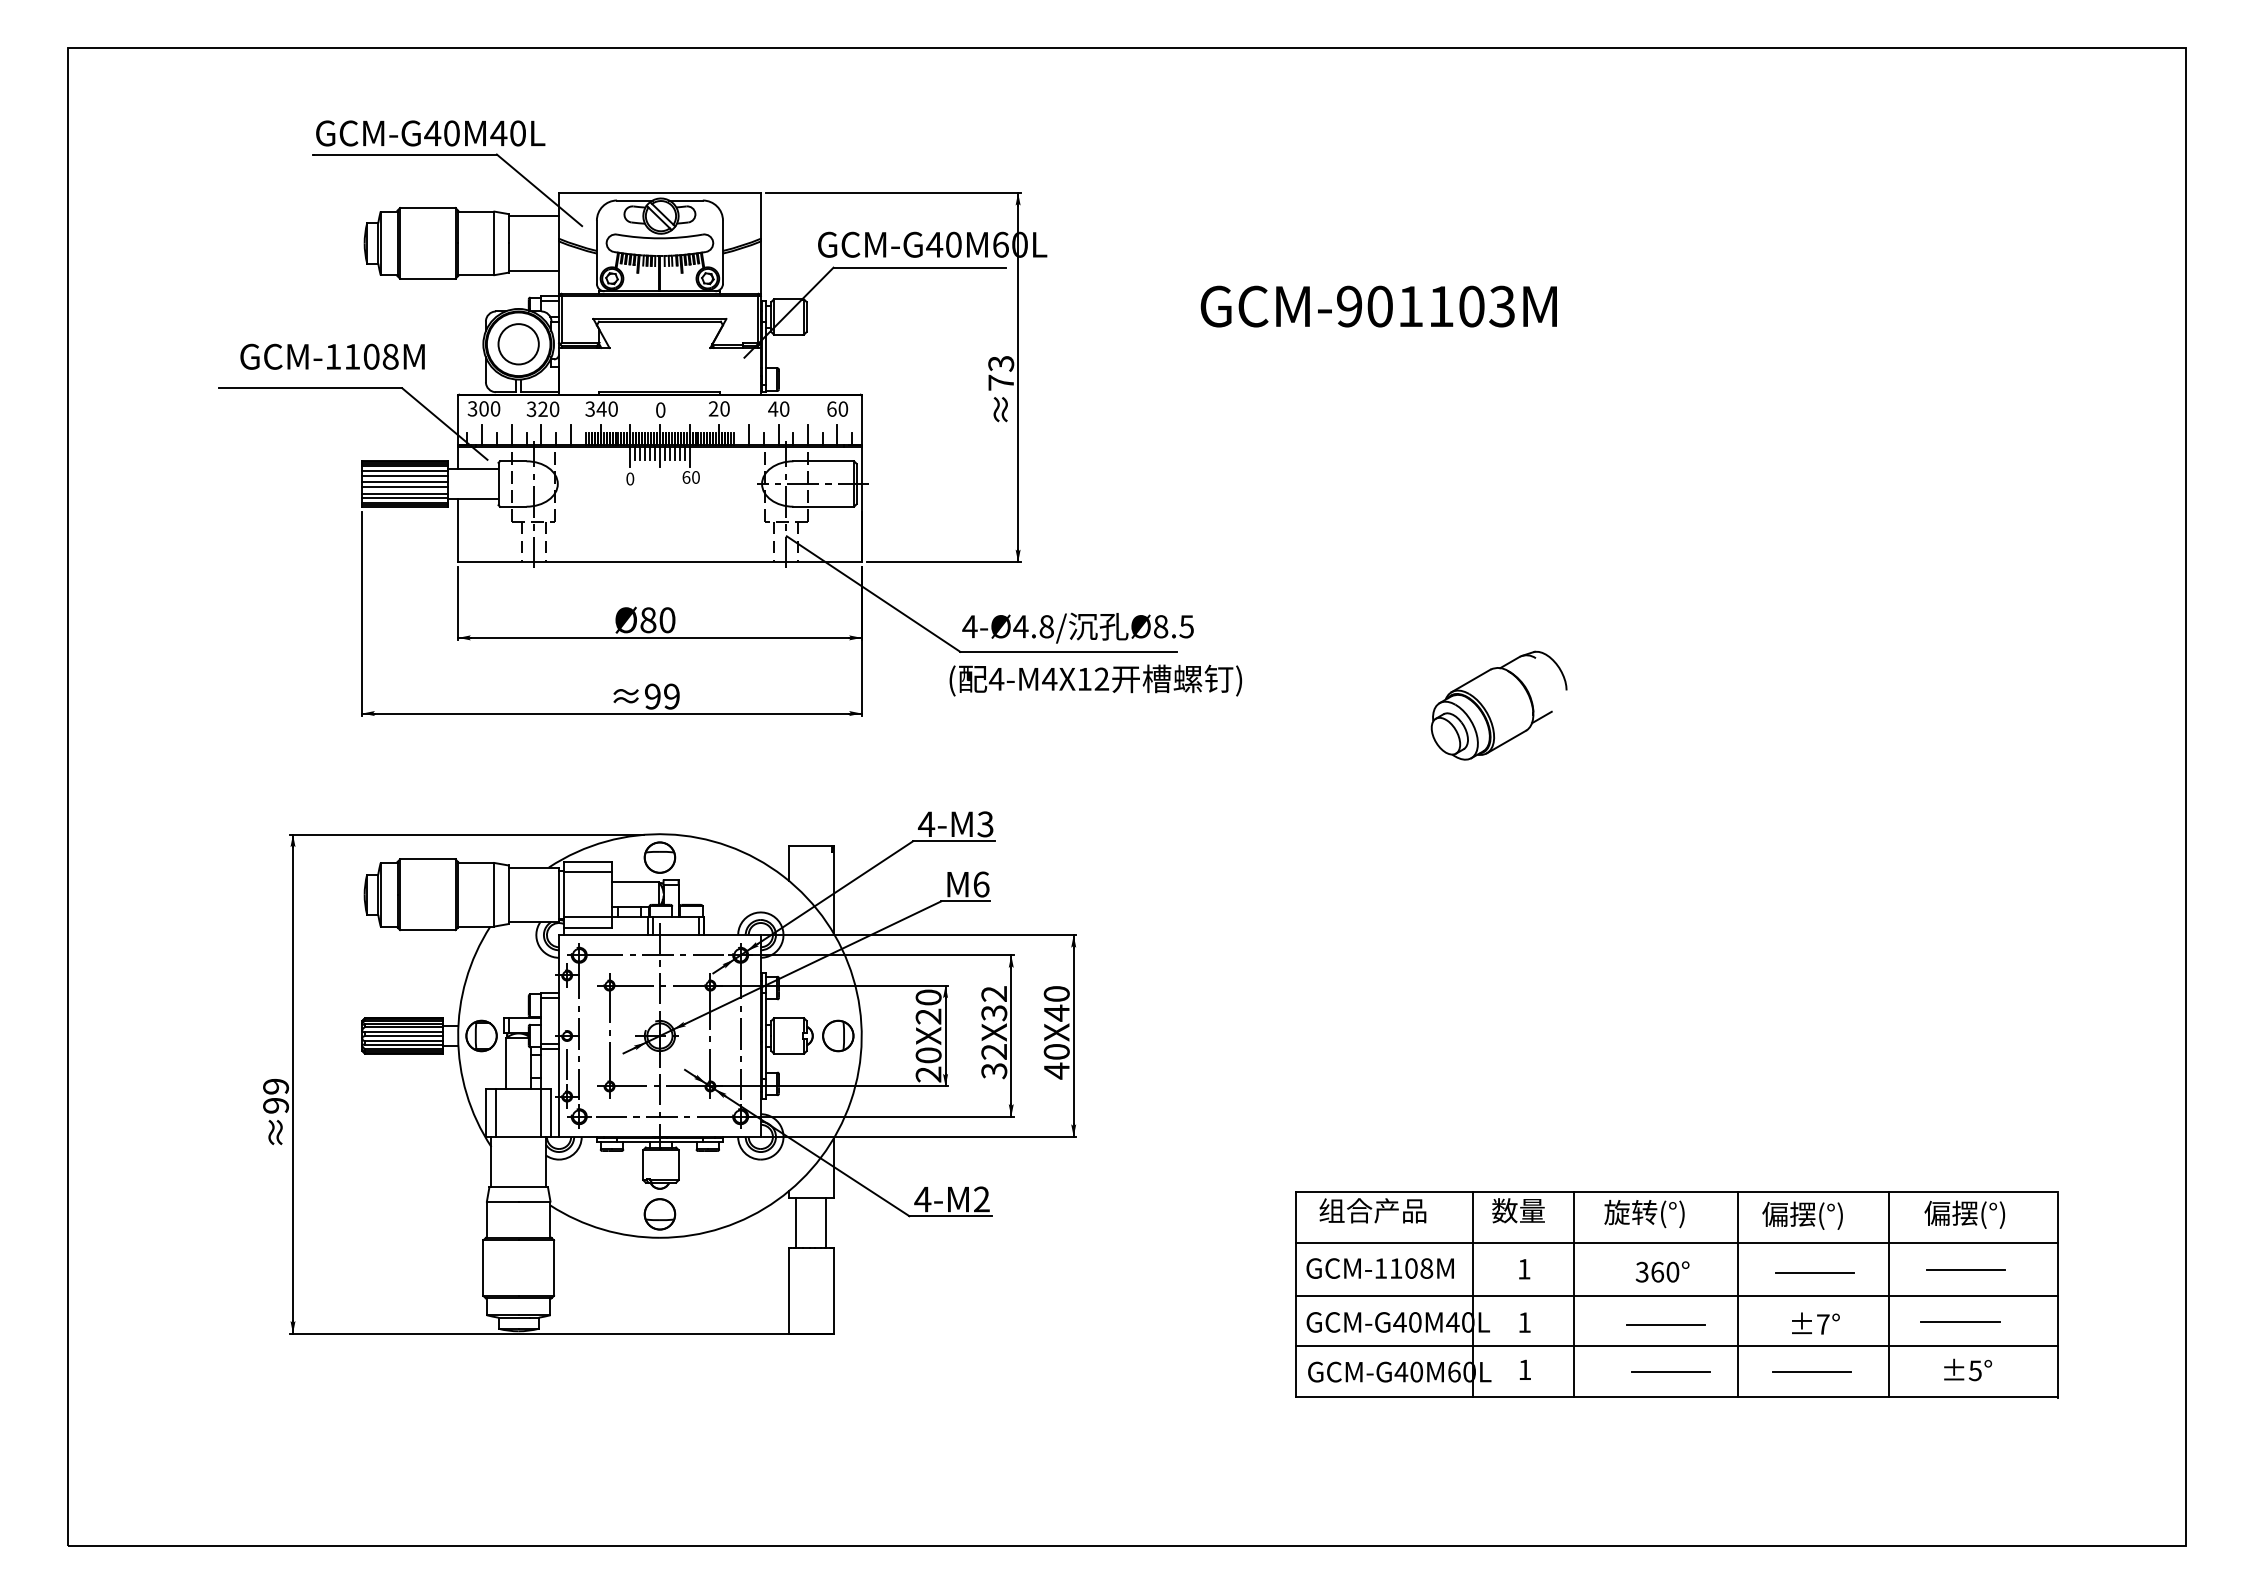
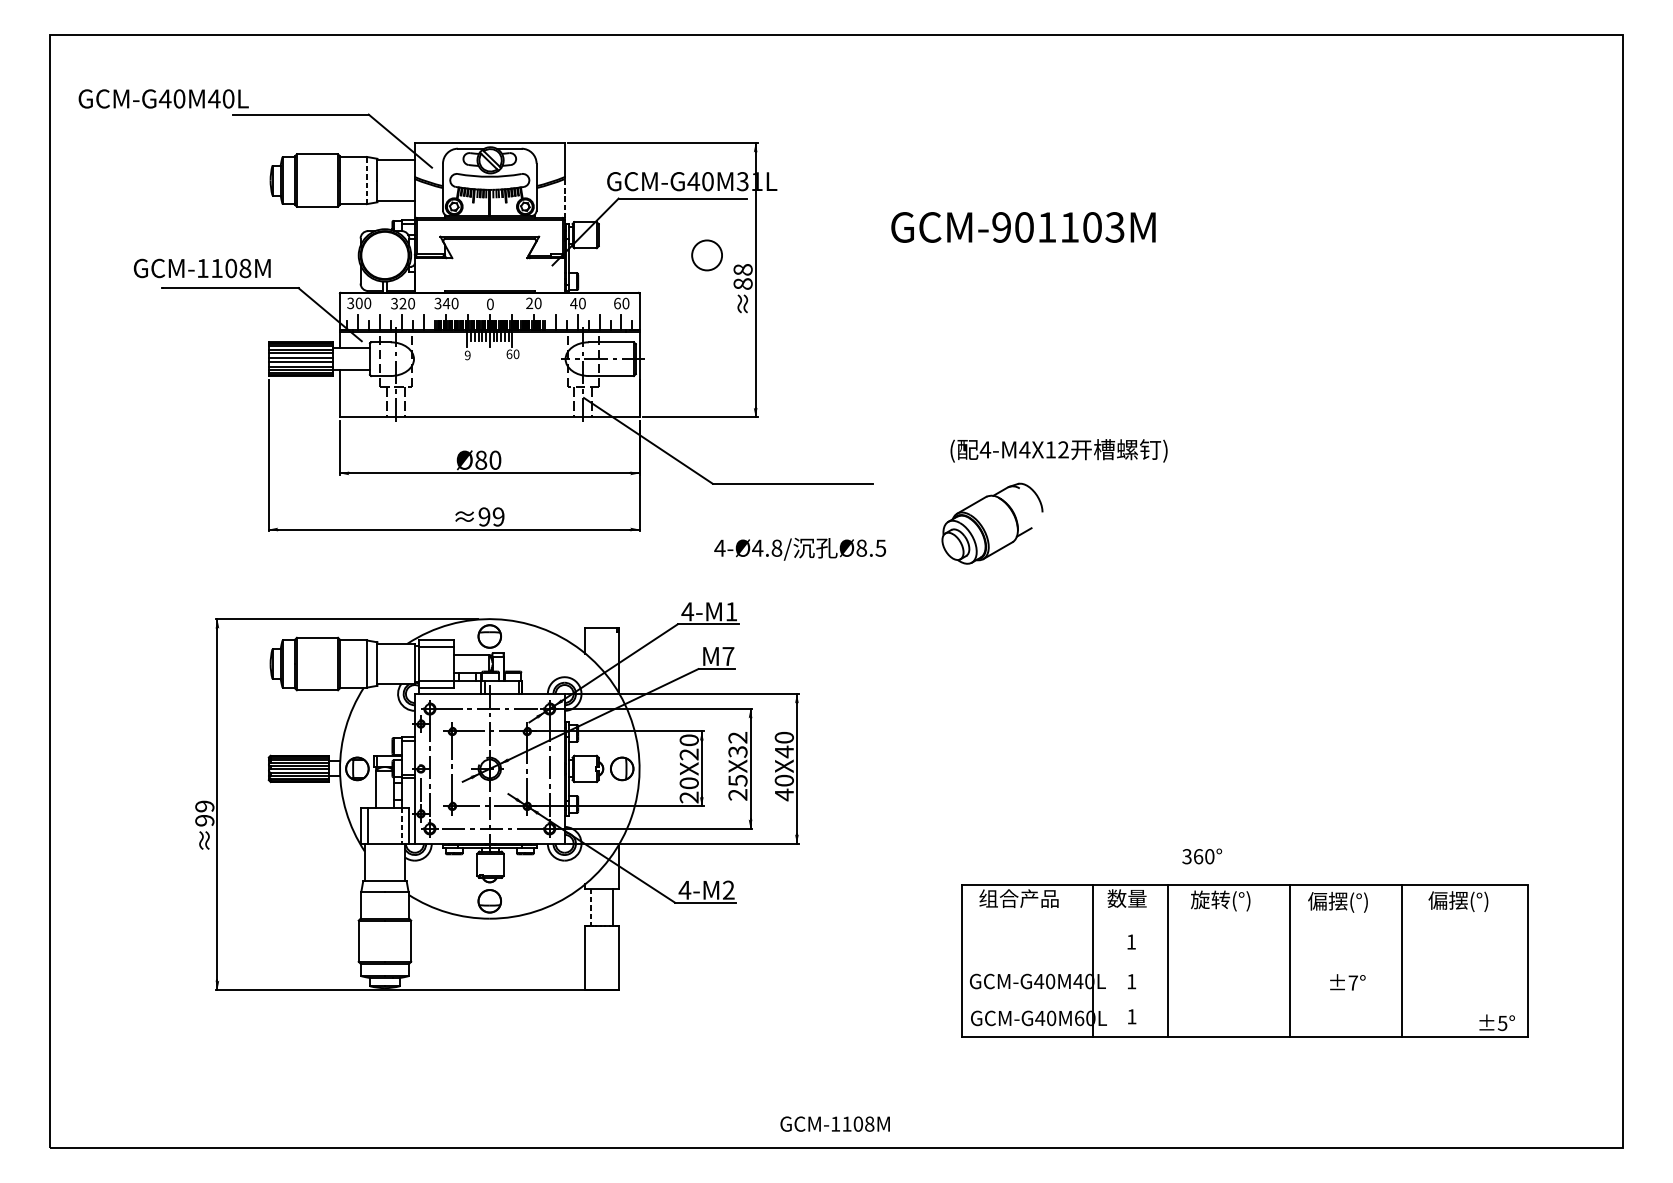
text: (430, 133) -> (163, 98), moved
line: (494, 243) -> (366, 180), solid -> dashed
text: (1009, 244) -> (749, 181), GCM-G40M60L -> GCM-G40M31L
line: (760, 267) -> (564, 198), solid -> dashed
circle: (518, 344) -> (706, 255), moved
text: (332, 356) -> (202, 268), moved
text: (1001, 372) -> (743, 276), 73 -> 88
text: (630, 478) -> (467, 355), 0 -> 9
text: (1077, 627) -> (799, 548), moved
text: (1095, 680) -> (1058, 450), moved
part: (1498, 705) -> (992, 523), moved
text: (985, 824) -> (731, 611), 4-M3 -> 4-M1
text: (981, 884) -> (728, 656), M6 -> M7
text: (994, 1061) -> (738, 787), 32X32 -> 25X32
line: (541, 1112) -> (401, 825), solid -> dashed
line: (796, 1223) -> (591, 908), solid -> dashed
line: (1677, 1242) -> (1245, 922), removed
text: (1379, 1268) -> (834, 1124), moved
line: (1966, 1270) -> (1459, 942), removed
text: (1662, 1271) -> (1202, 856), moved
line: (1815, 1273) -> (1347, 945), removed
line: (1677, 1295) -> (1245, 961), removed
line: (1960, 1322) -> (1455, 981), removed
line: (1665, 1325) -> (1236, 983), removed
line: (1677, 1346) -> (1245, 999), removed
text: (1968, 1369) -> (1497, 1022), moved
line: (1670, 1371) -> (1239, 1017), removed
line: (1812, 1372) -> (1345, 1018), removed

